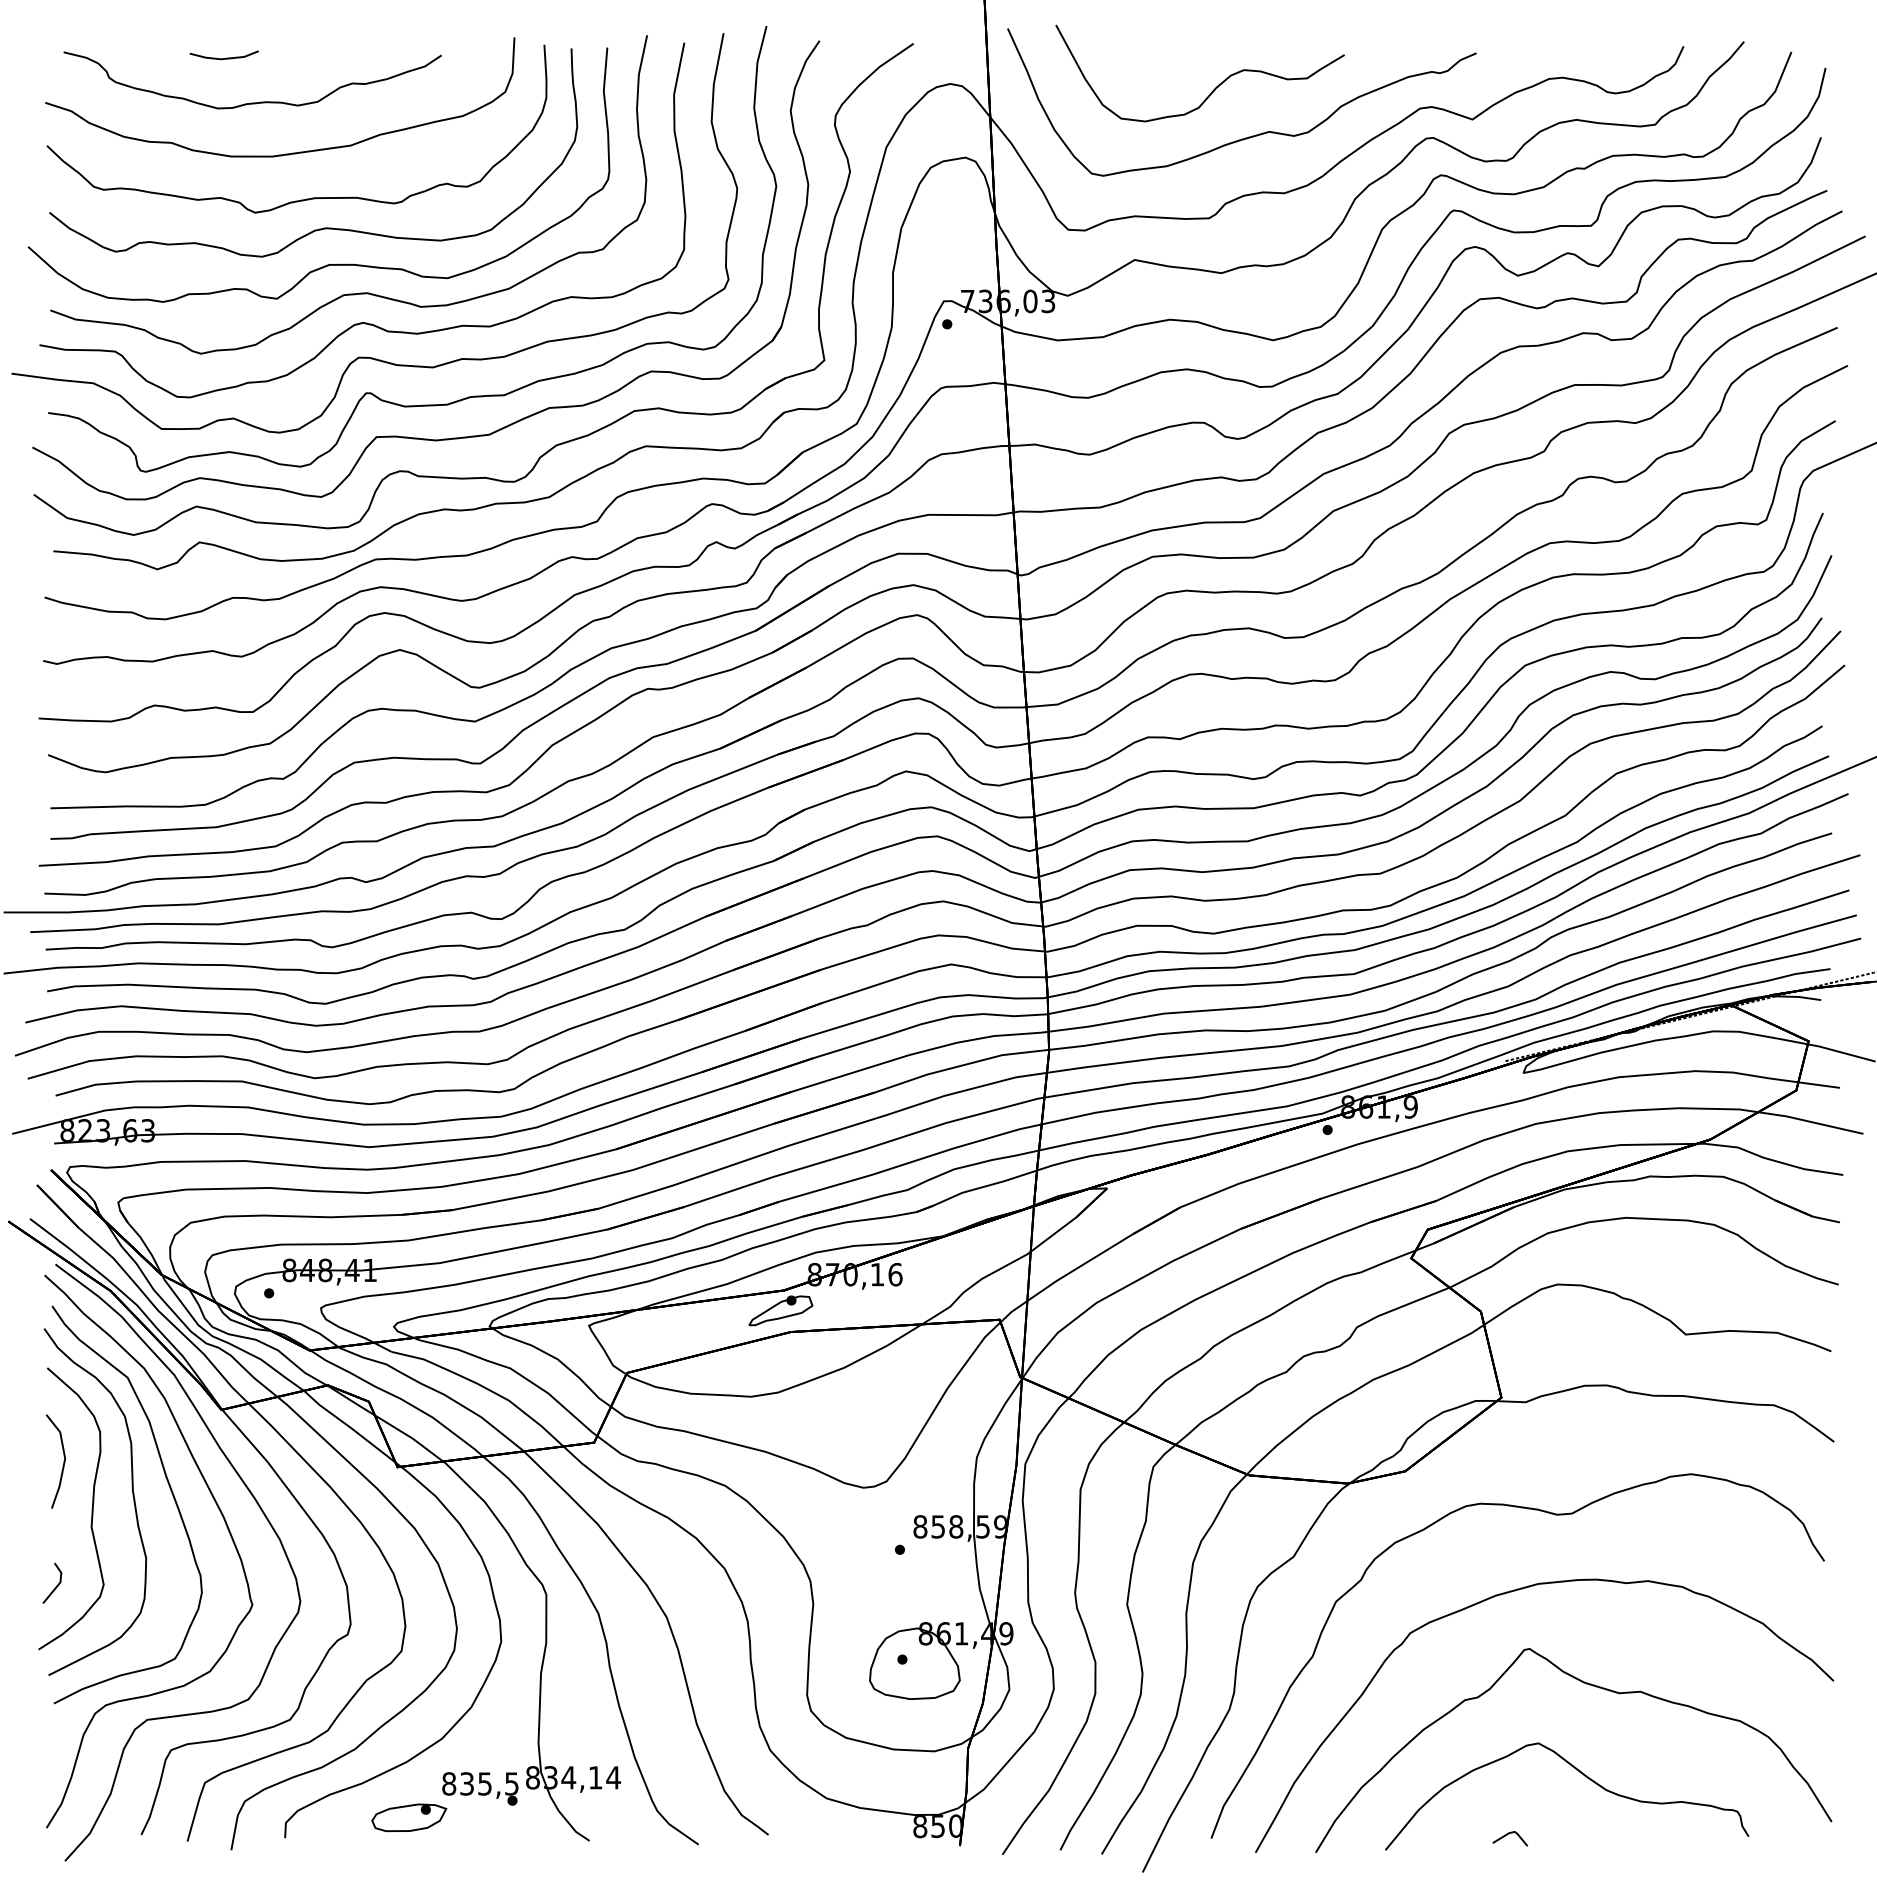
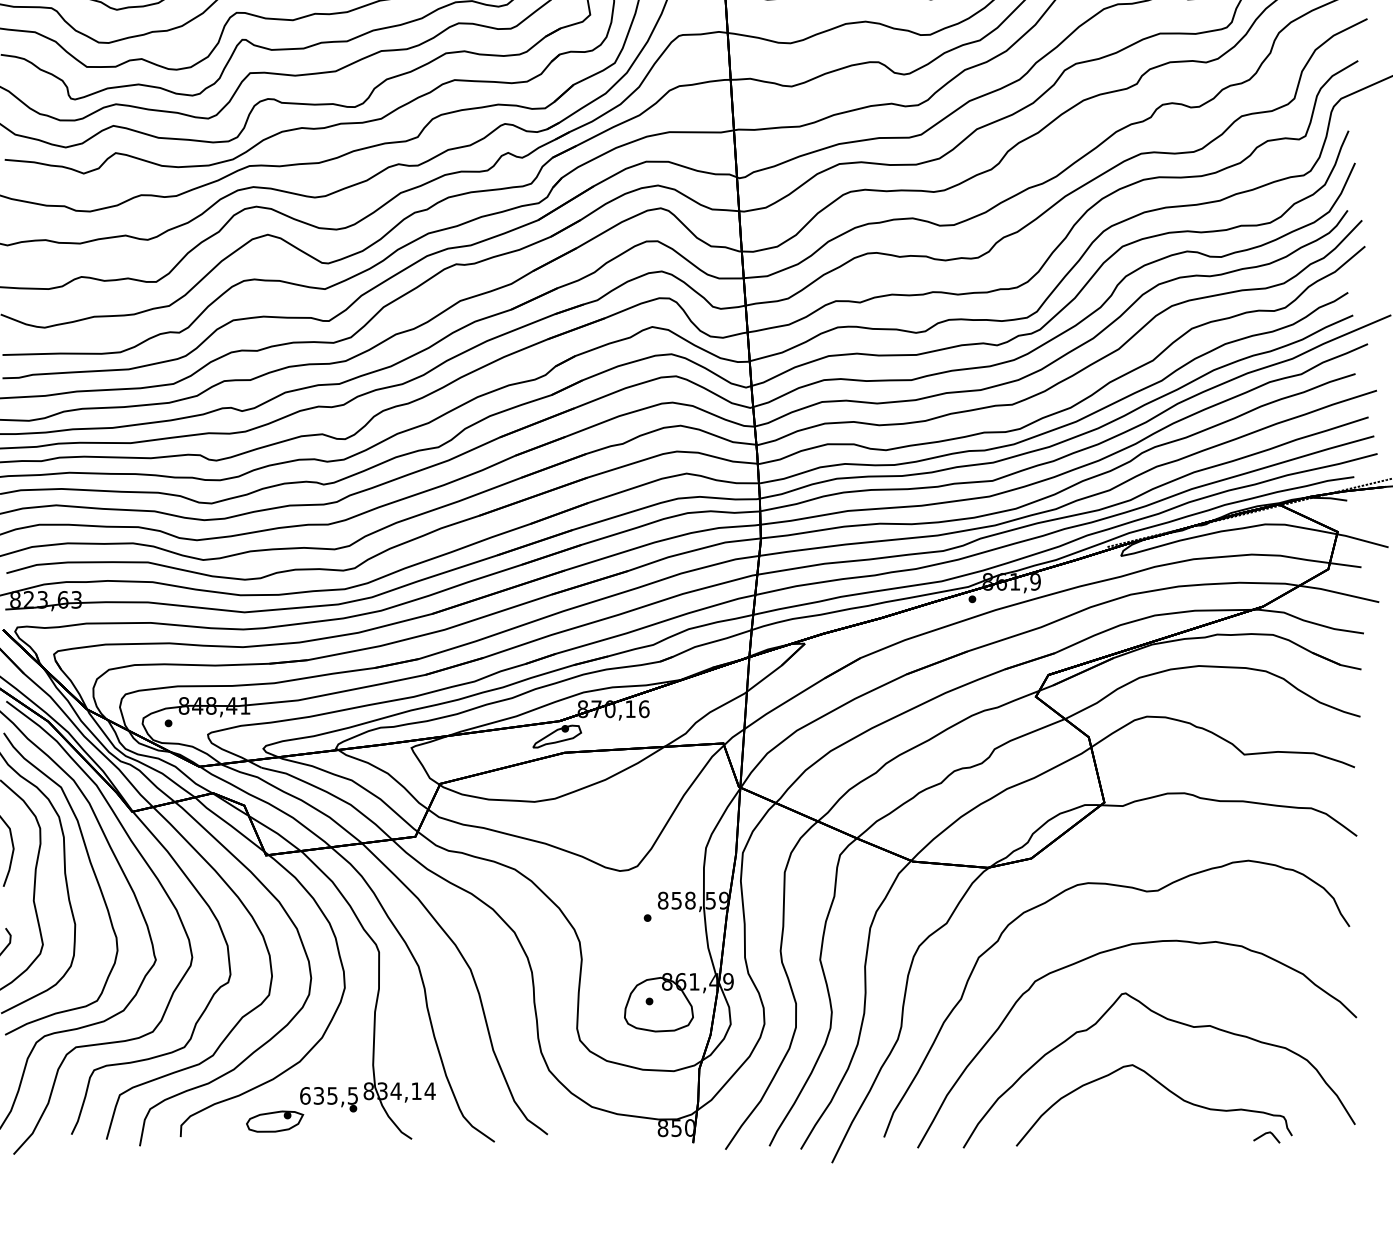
text: (449, 1783) -> (305, 1095), 835,5 -> 635,5
line: (1509, 1834) -> (1266, 1134), moved

